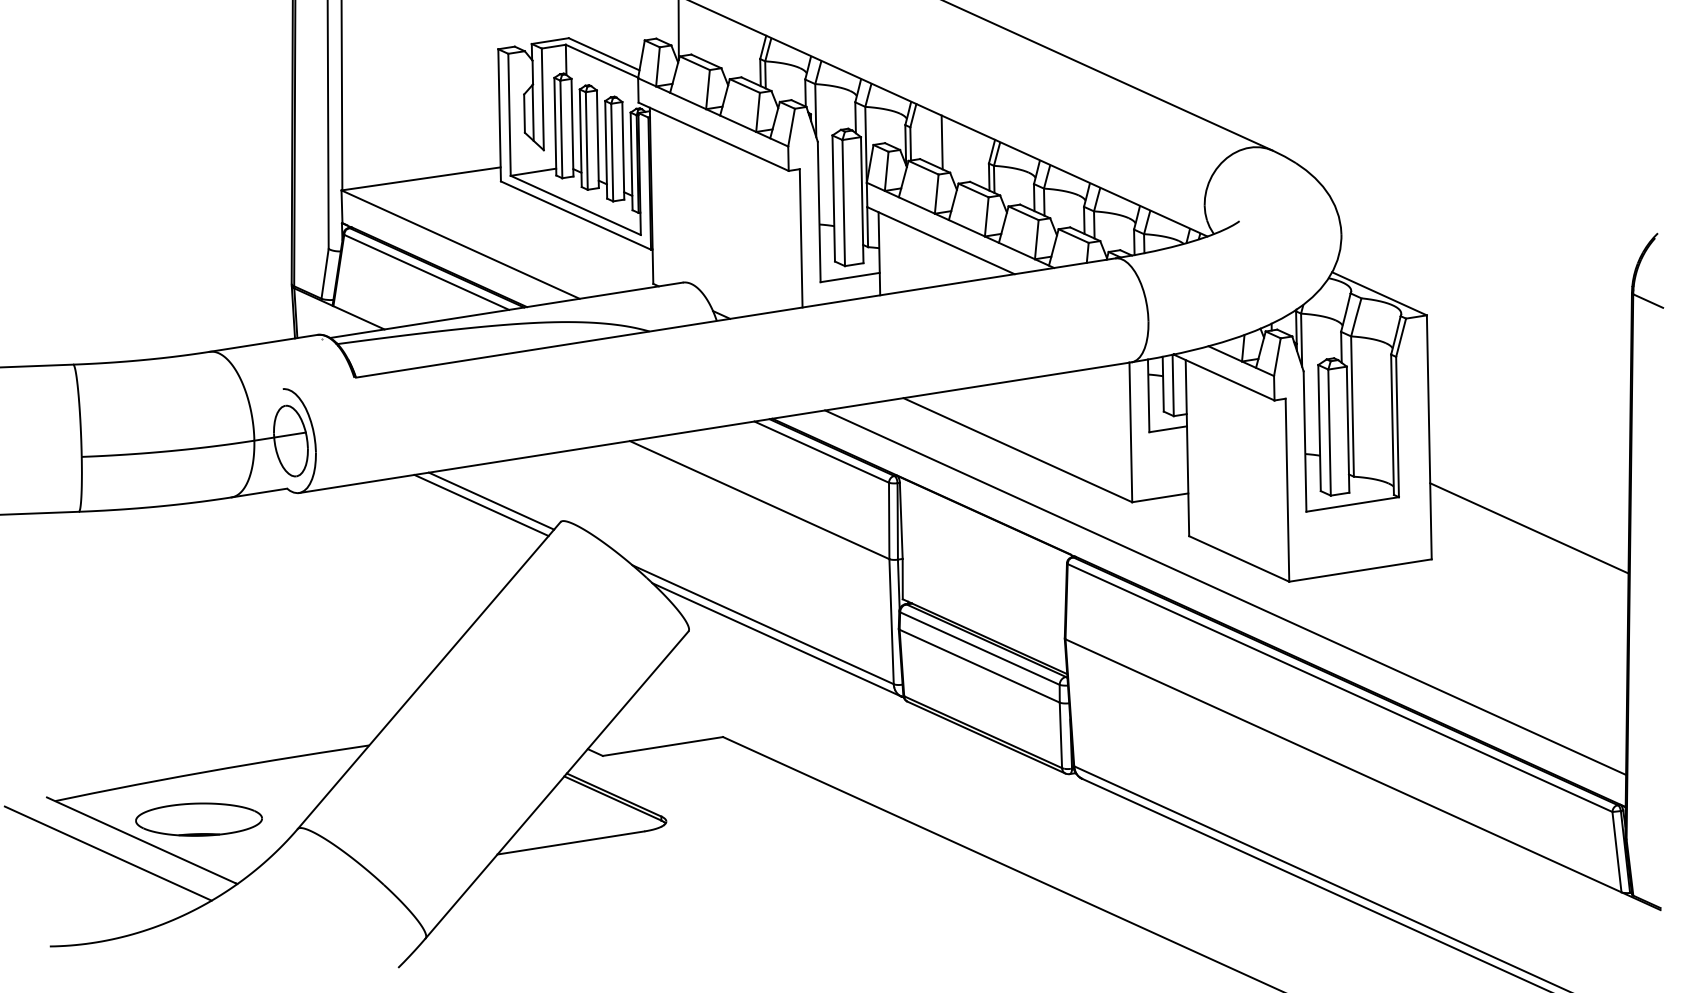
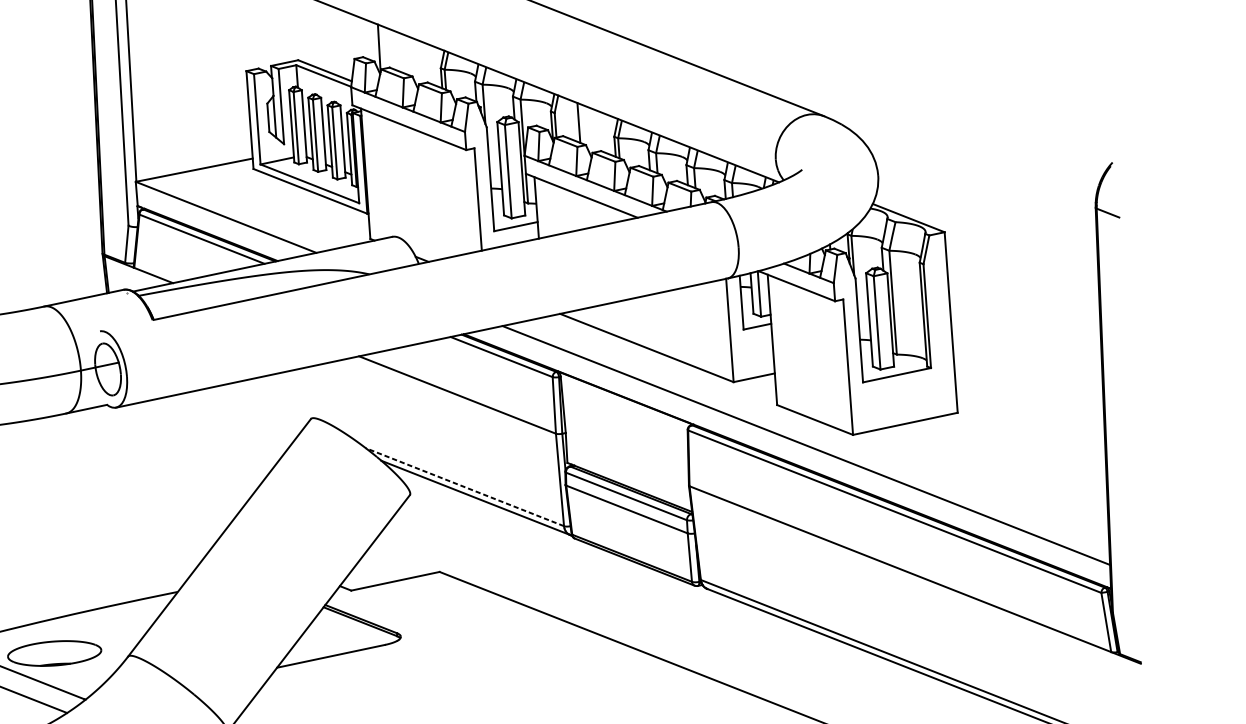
line: (491, 500) -> (258, 405), removed
line: (481, 505) -> (251, 409), removed
line: (1529, 528) -> (1028, 386), removed
line: (763, 624) -> (465, 487), solid -> dashed

